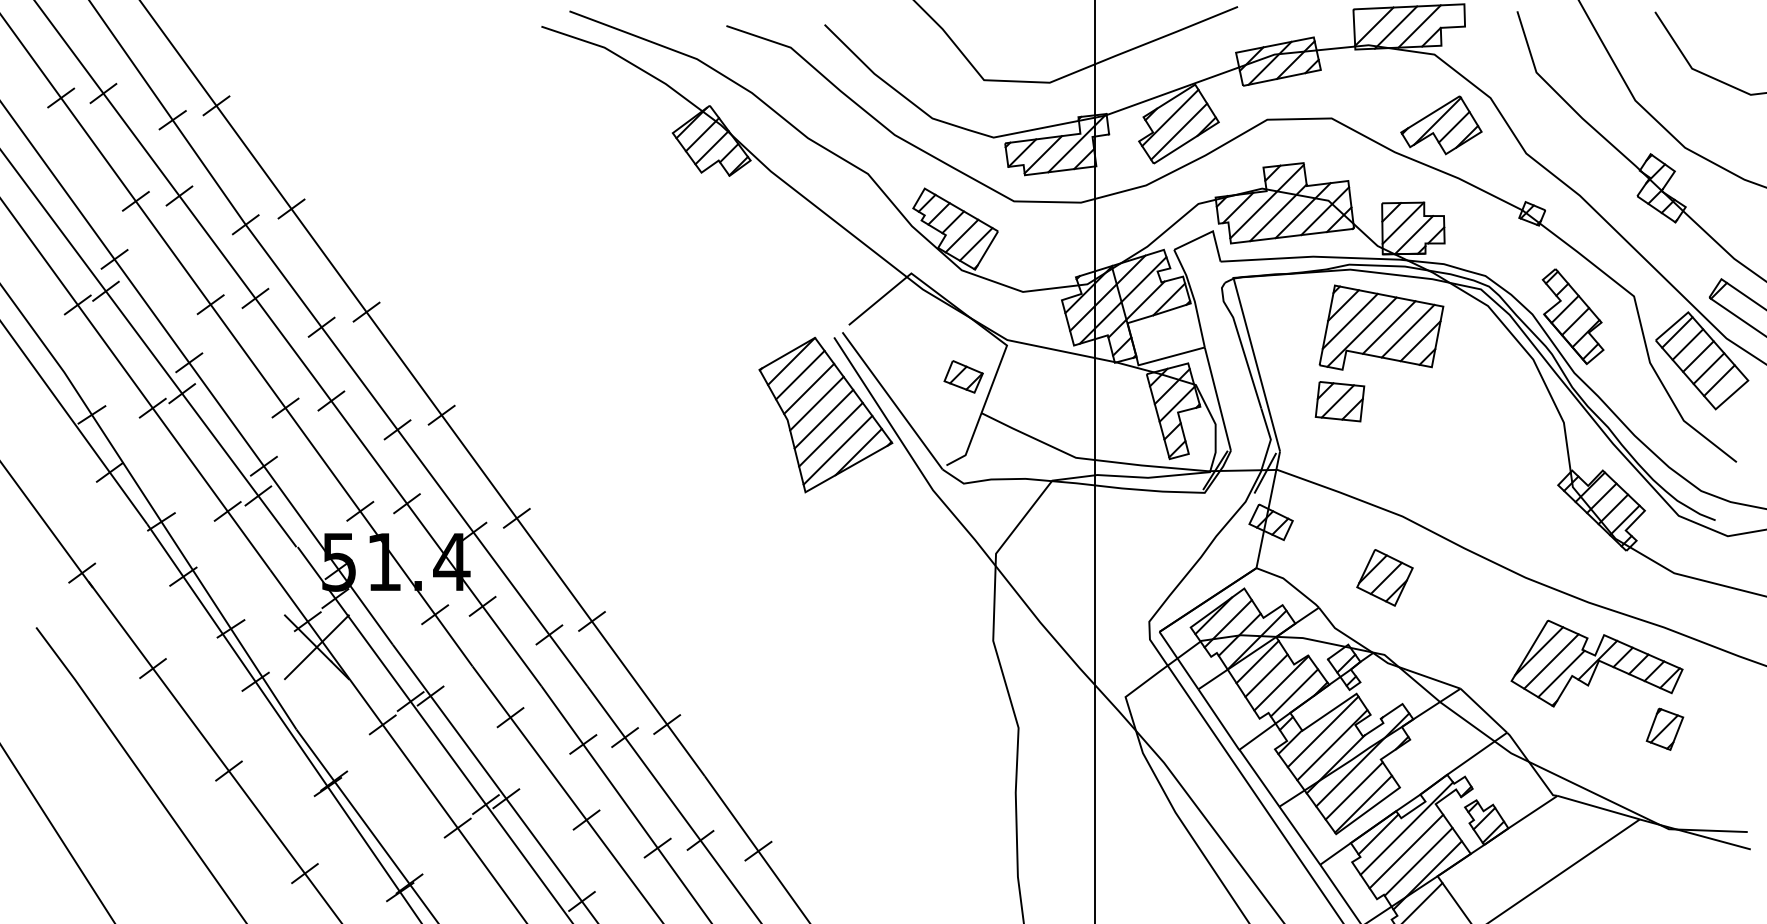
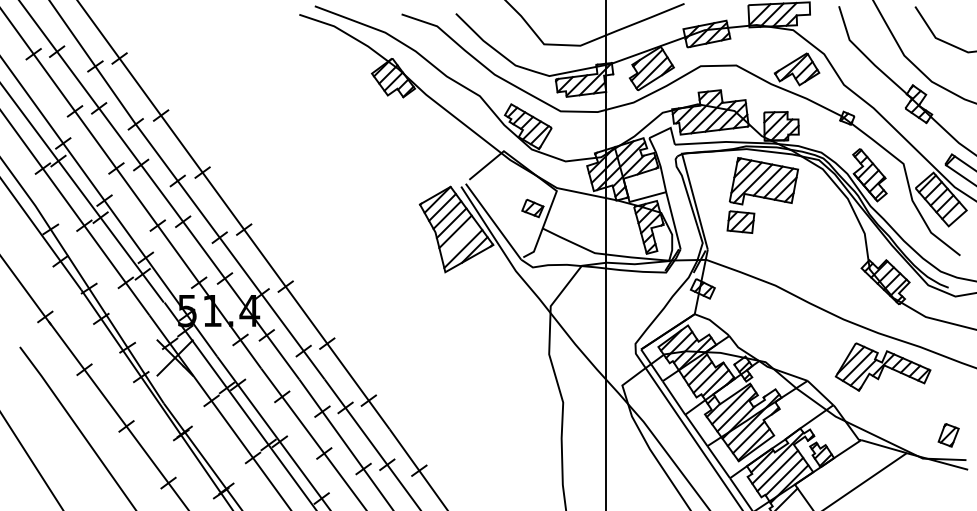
line: (831, 434) -> (459, 240), removed
part: (1384, 577) -> (765, 319), removed
part: (1664, 729) -> (948, 435), moved

